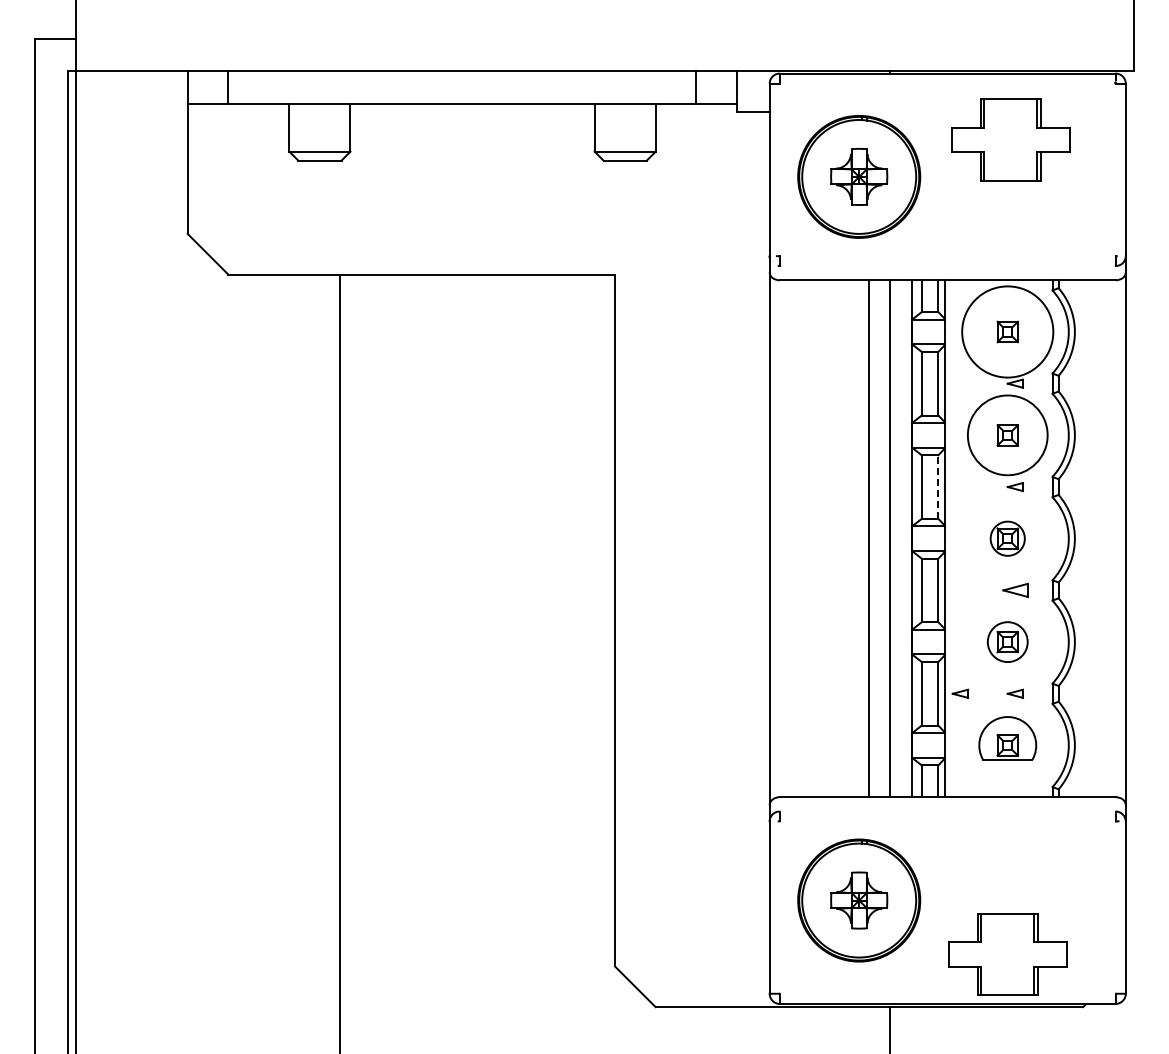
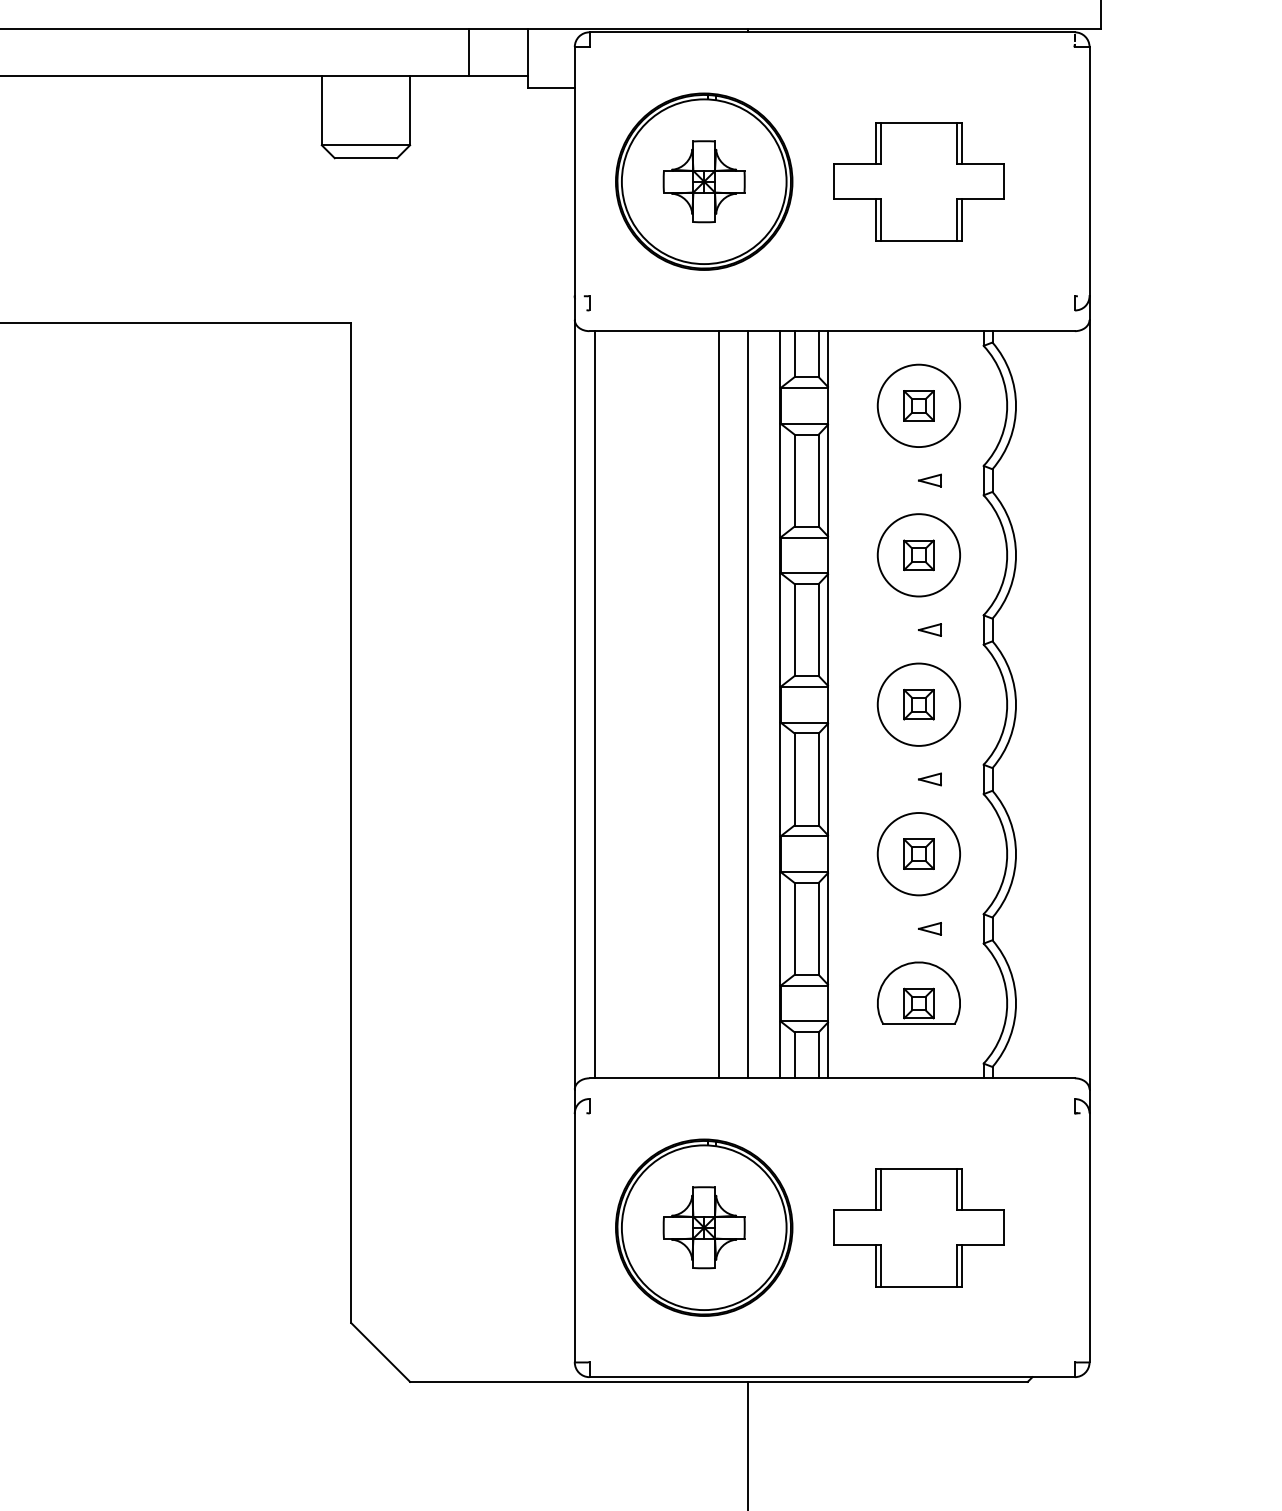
part: (1010, 139) -> (918, 181), moved
circle: (1007, 331) -> (918, 405), size x0.62
circle: (1007, 434) -> (918, 554), size x0.71
line: (938, 487) -> (818, 630), dashed -> solid
line: (783, 538) -> (594, 704), added
circle: (1007, 538) -> (918, 704), size x1.67
part: (1014, 590) -> (928, 779), size x0.62
circle: (1007, 641) -> (918, 853), size x1.43
part: (959, 693) -> (849, 928), removed
part: (1007, 954) -> (918, 1227), moved

